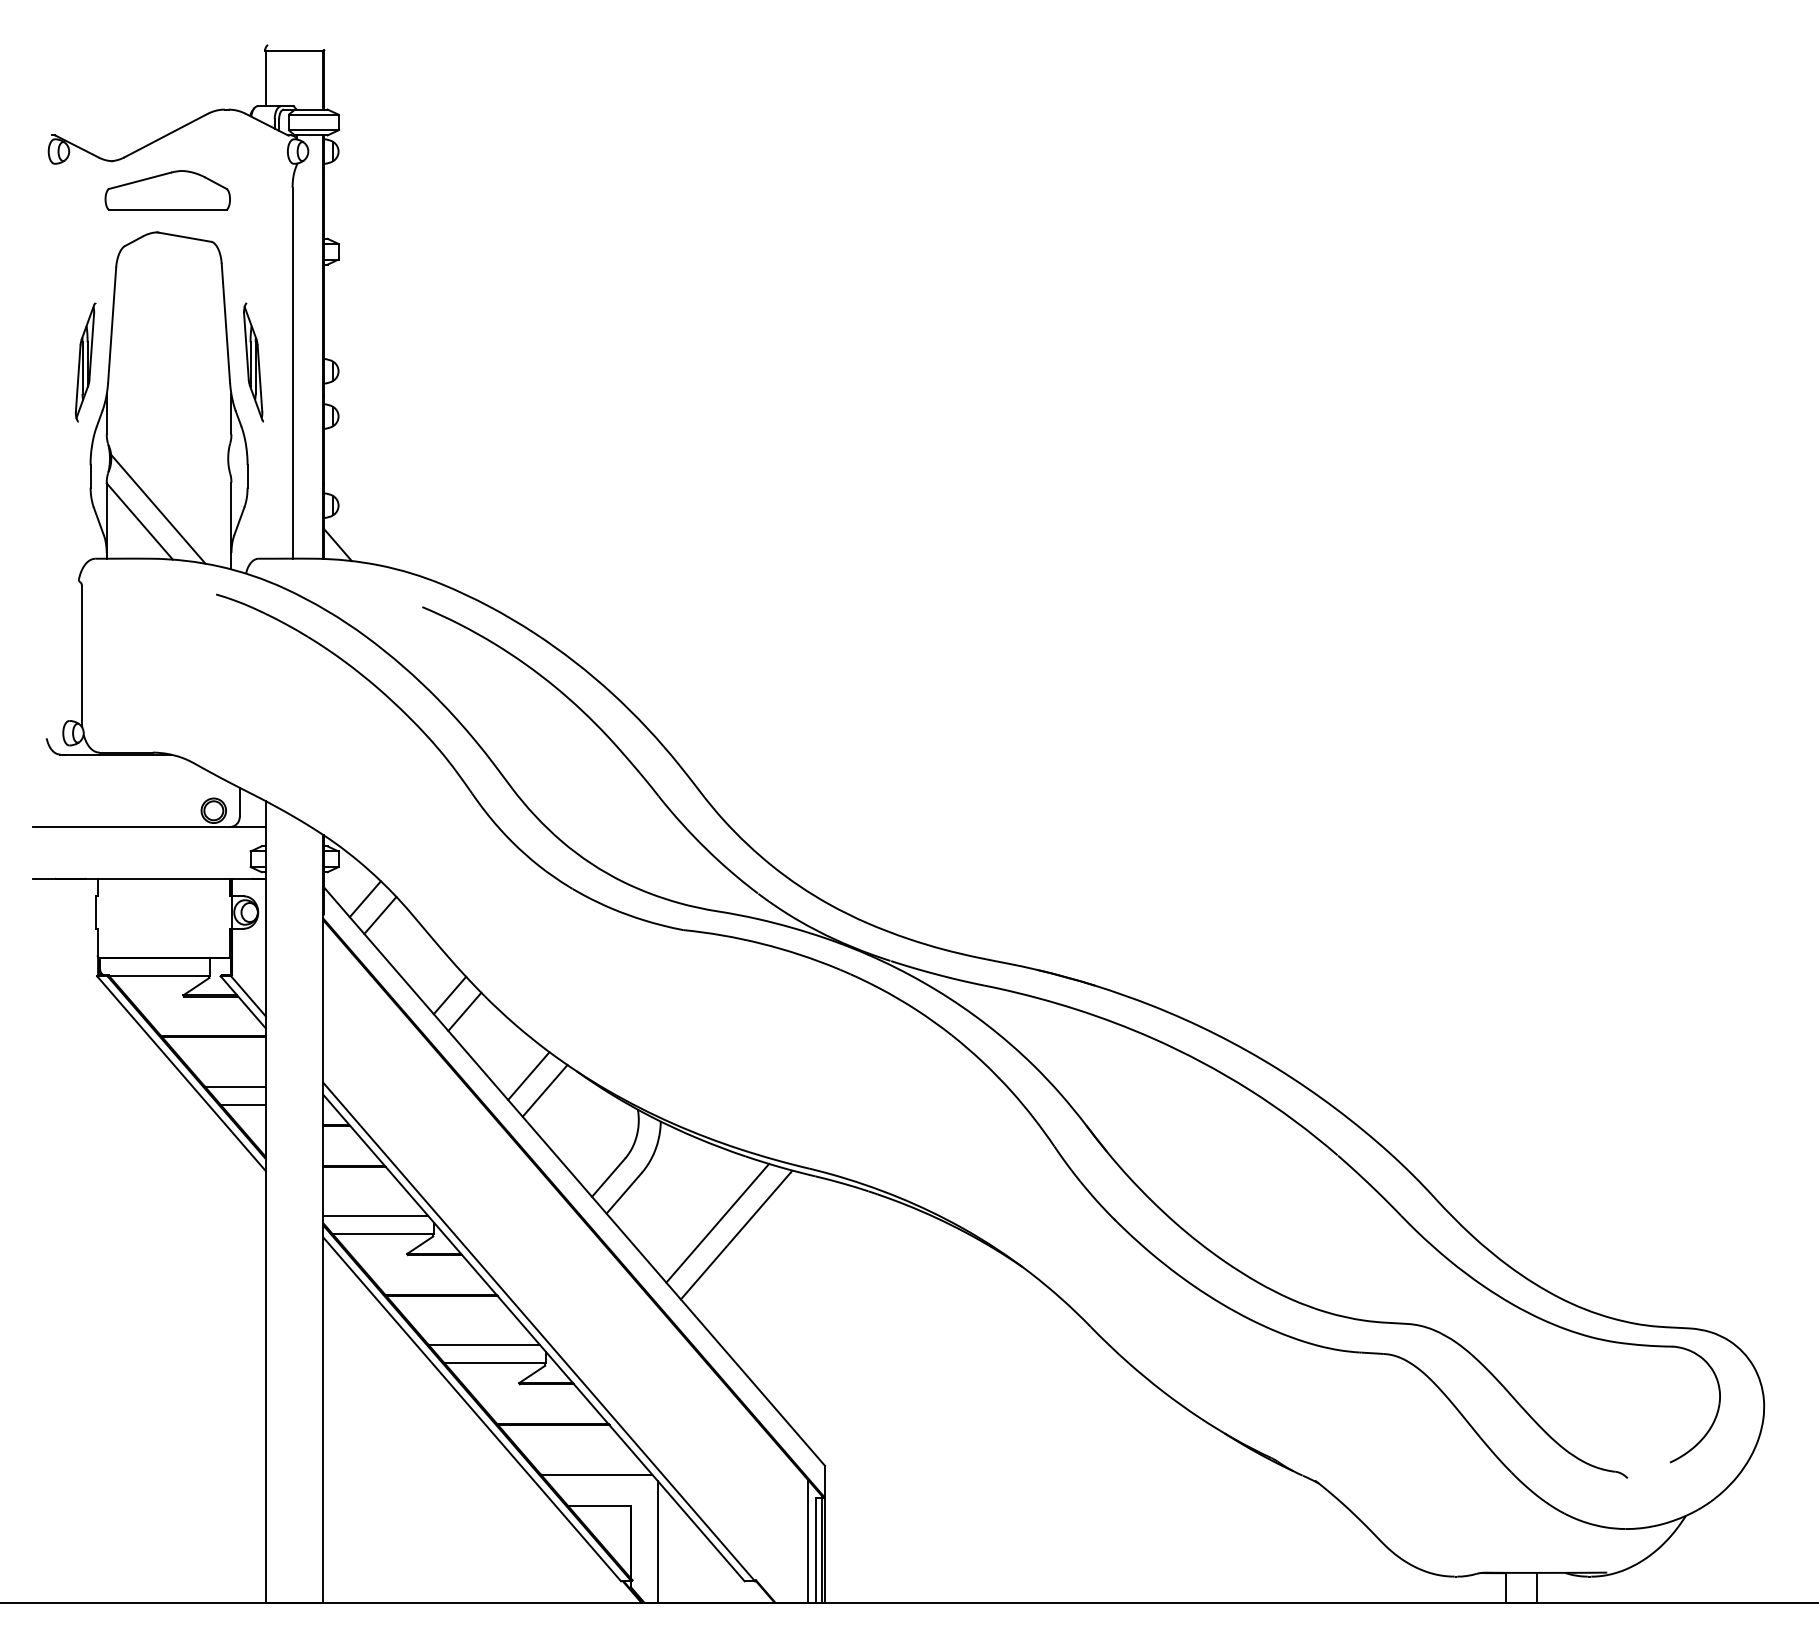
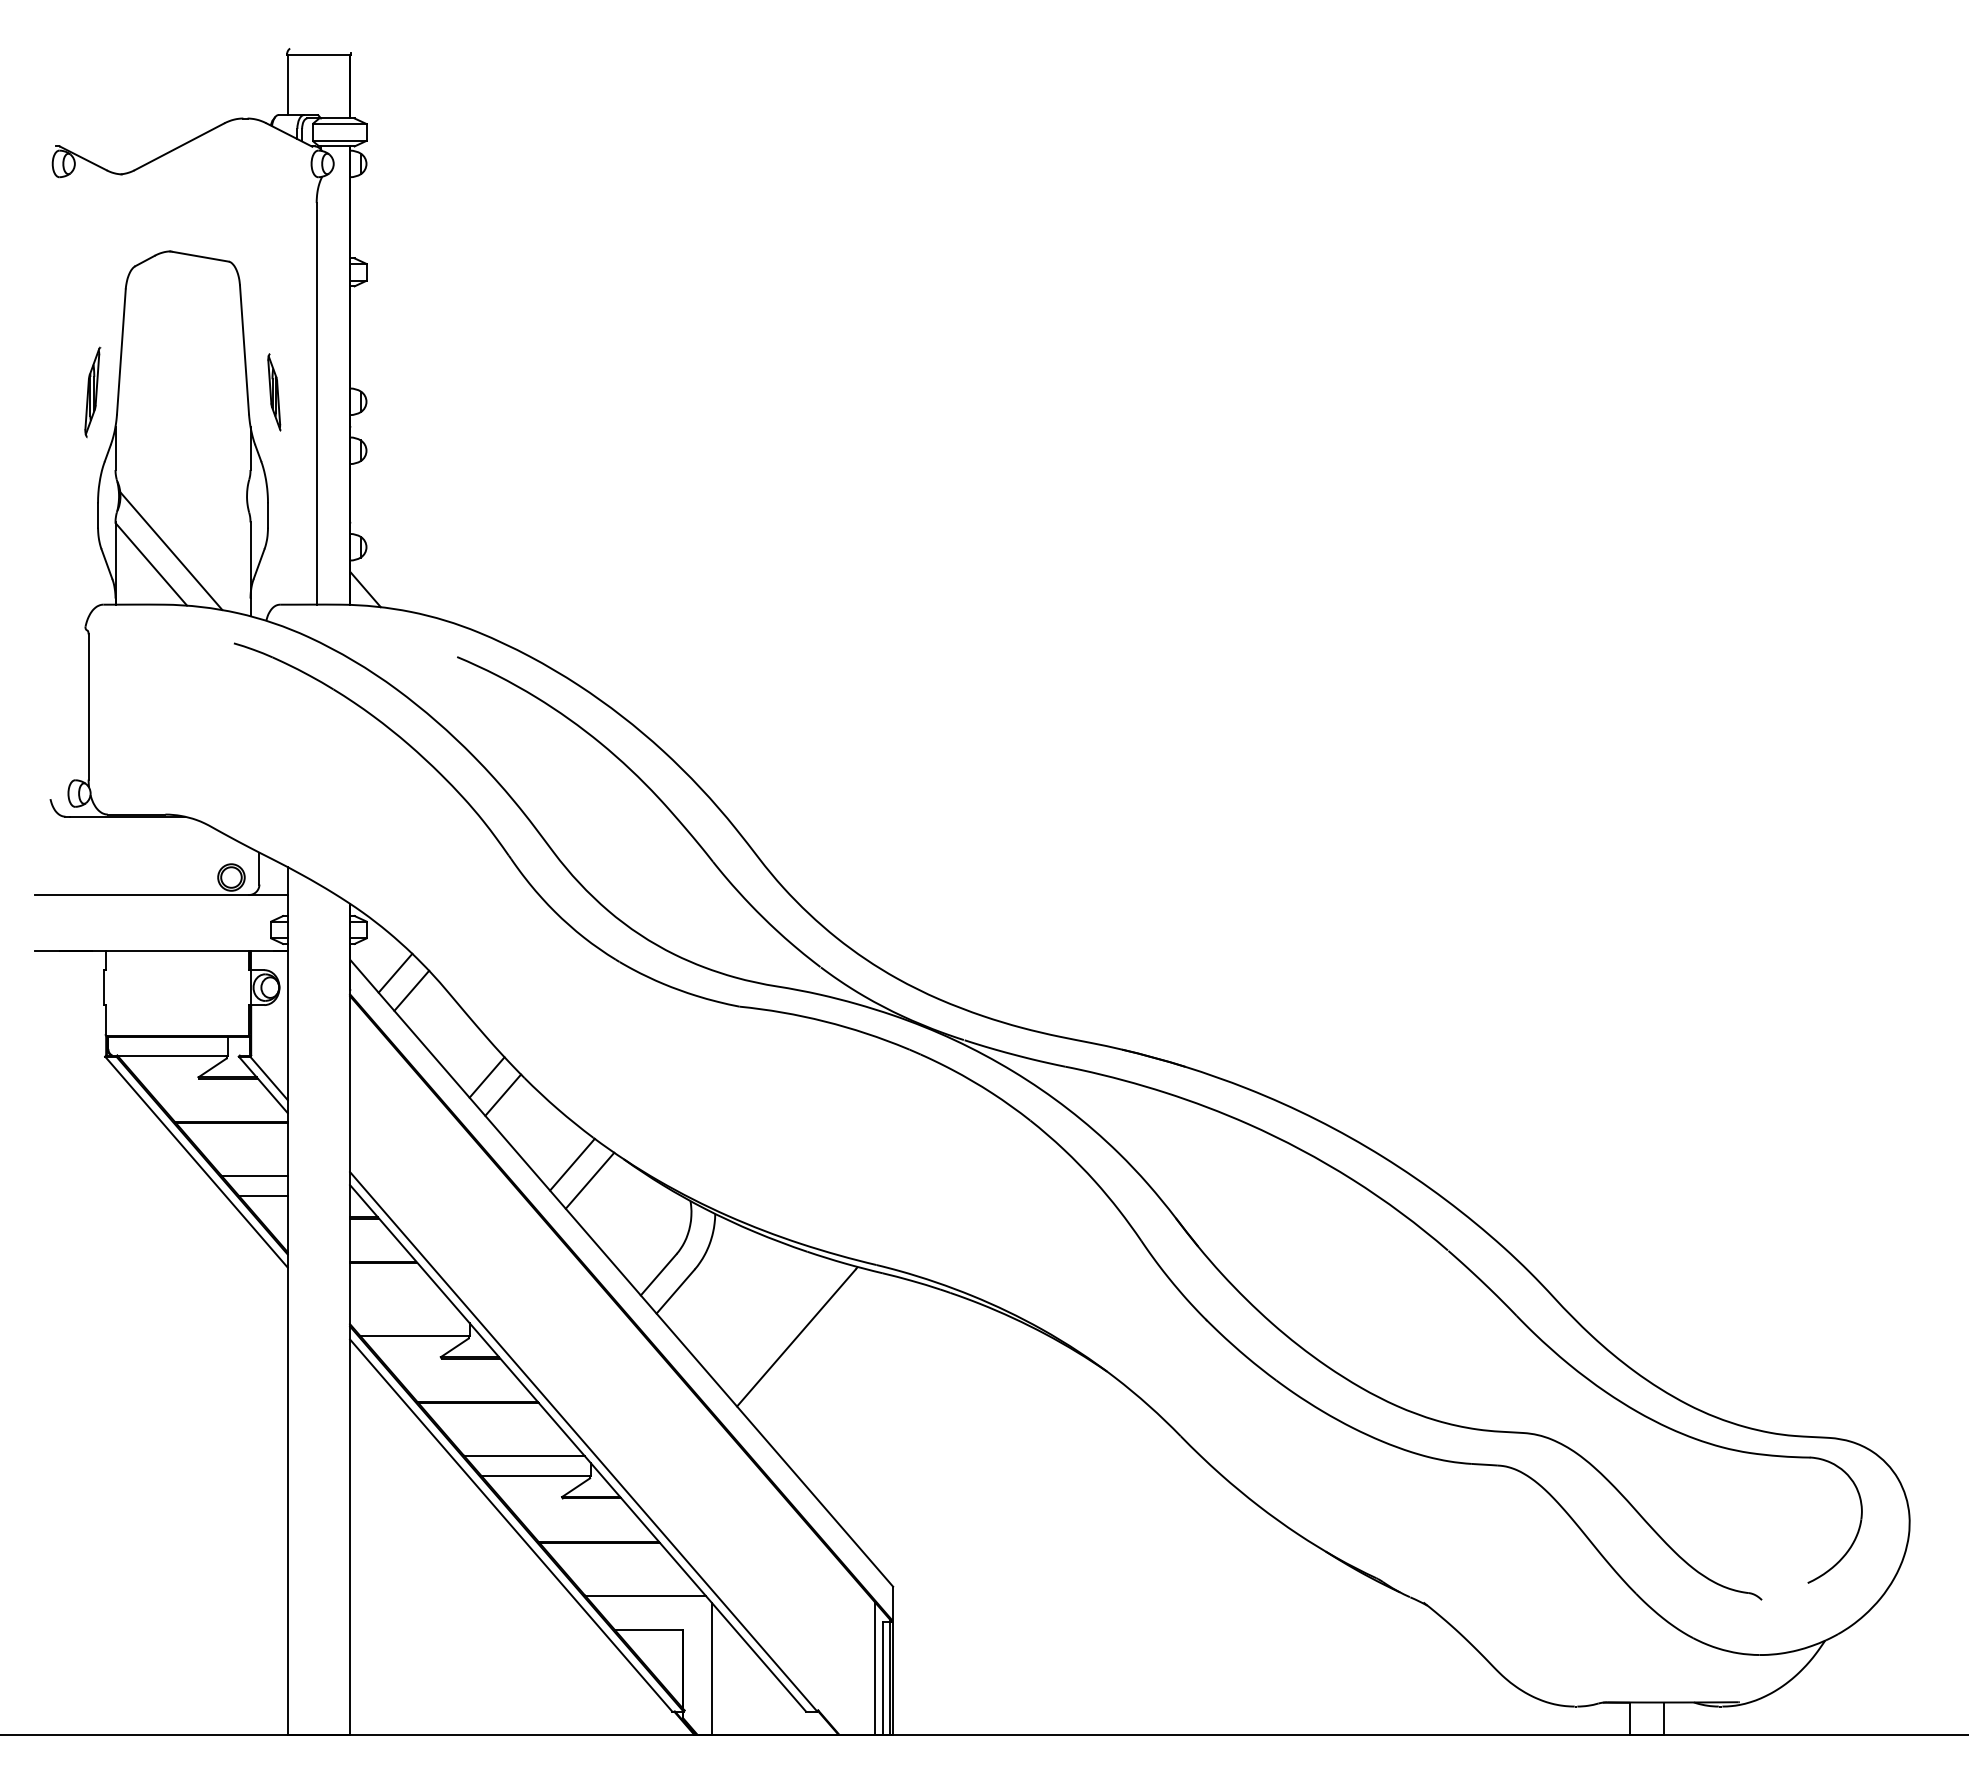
part: (167, 189) -> (181, 205), removed
part: (85, 362) -> (92, 392), size x0.7
part: (253, 362) -> (274, 392), size x0.6
line: (375, 1216) -> (406, 1316), removed
line: (717, 1222) -> (776, 1323), removed

